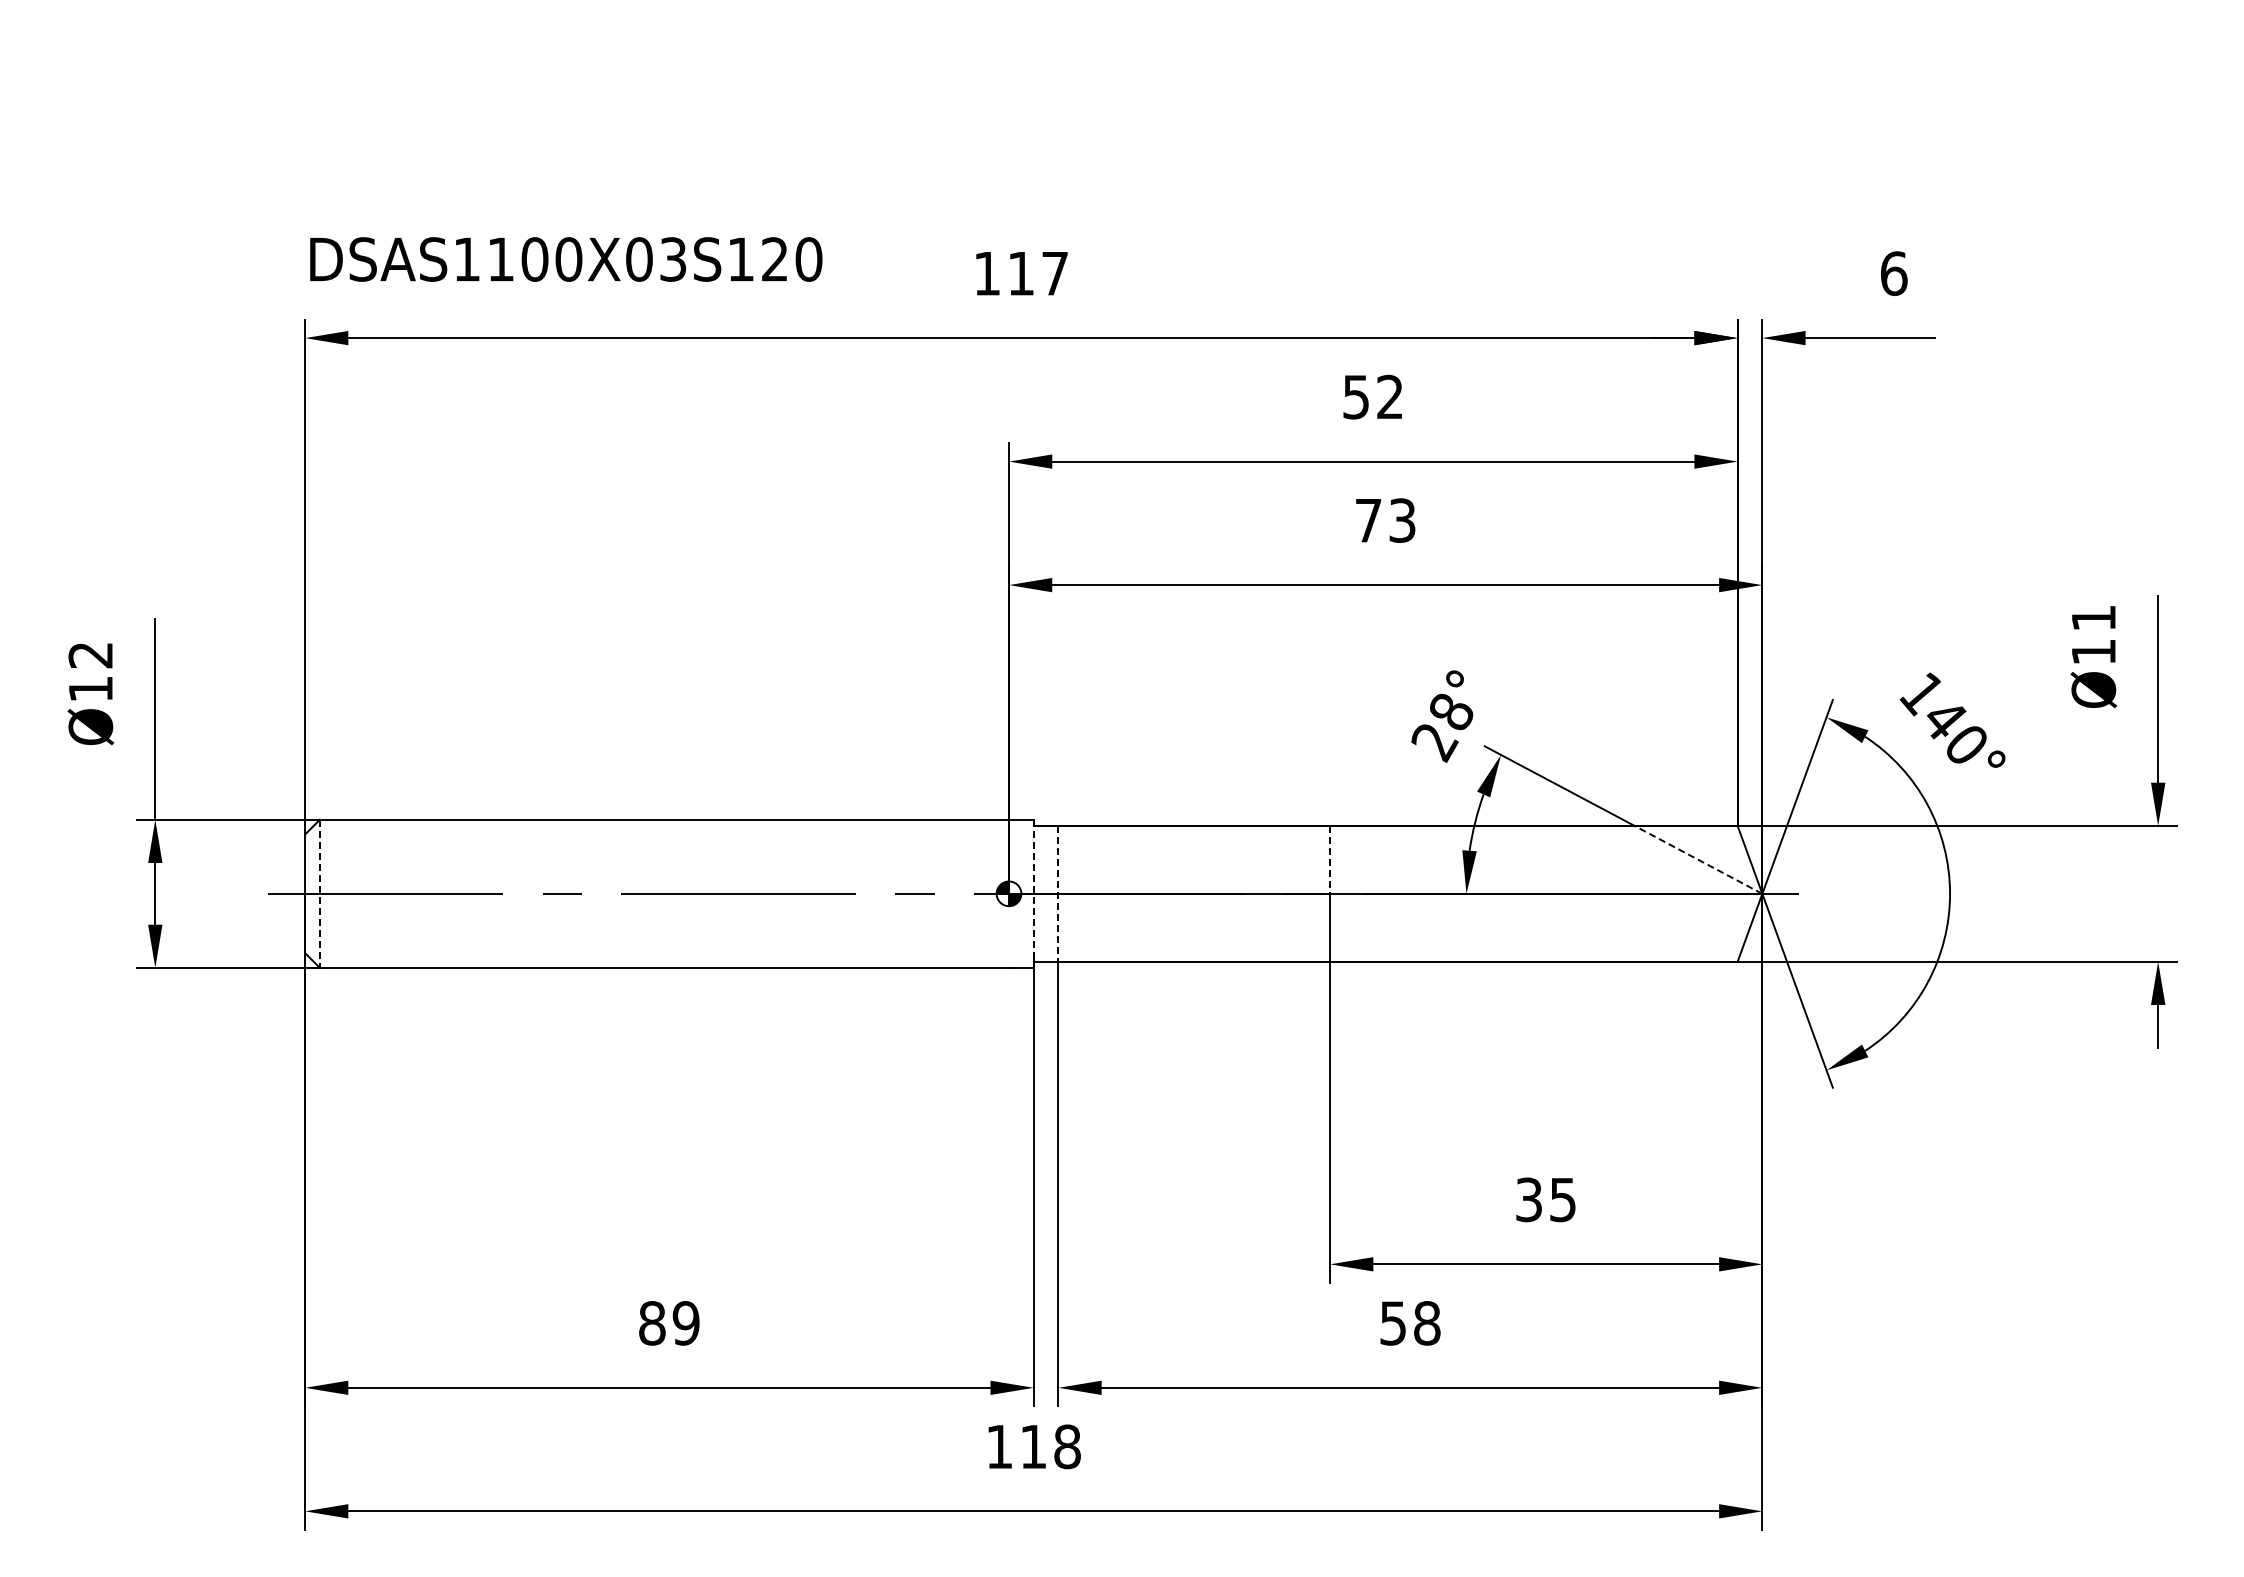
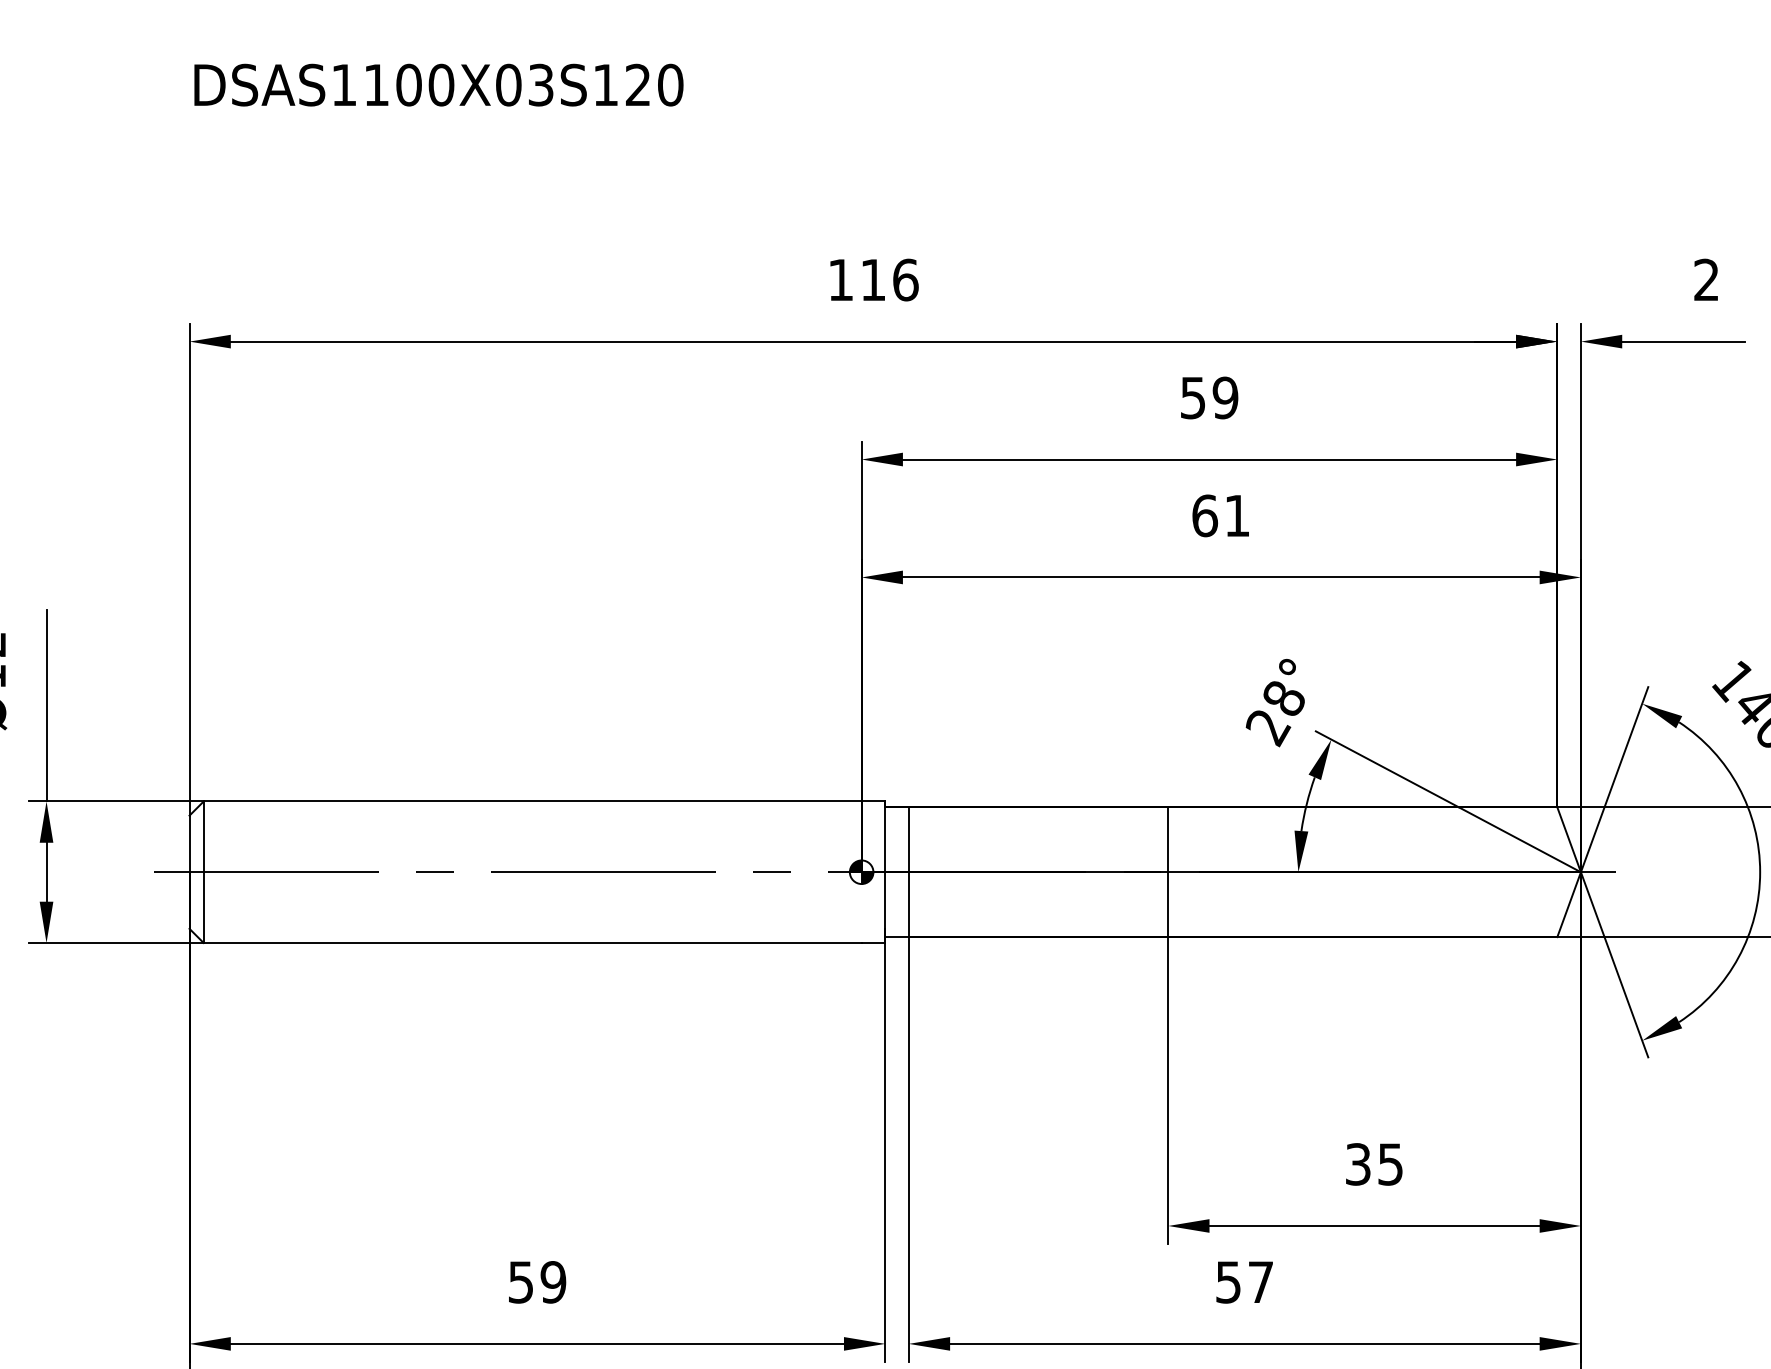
text: (566, 259) -> (439, 85), moved
text: (1055, 273) -> (906, 279), 117 -> 116
text: (1894, 273) -> (1707, 279), 6 -> 2
text: (1389, 396) -> (1224, 397), 52 -> 59
text: (1385, 520) -> (1221, 515), 73 -> 61
line: (1330, 859) -> (1168, 839), dashed -> solid
line: (1698, 859) -> (1519, 839), dashed -> solid
line: (1058, 893) -> (908, 871), dashed -> solid
line: (319, 894) -> (203, 872), dashed -> solid
line: (1033, 894) -> (885, 872), dashed -> solid
text: (652, 1323) -> (521, 1282), 89 -> 59
text: (1427, 1323) -> (1261, 1282), 58 -> 57

